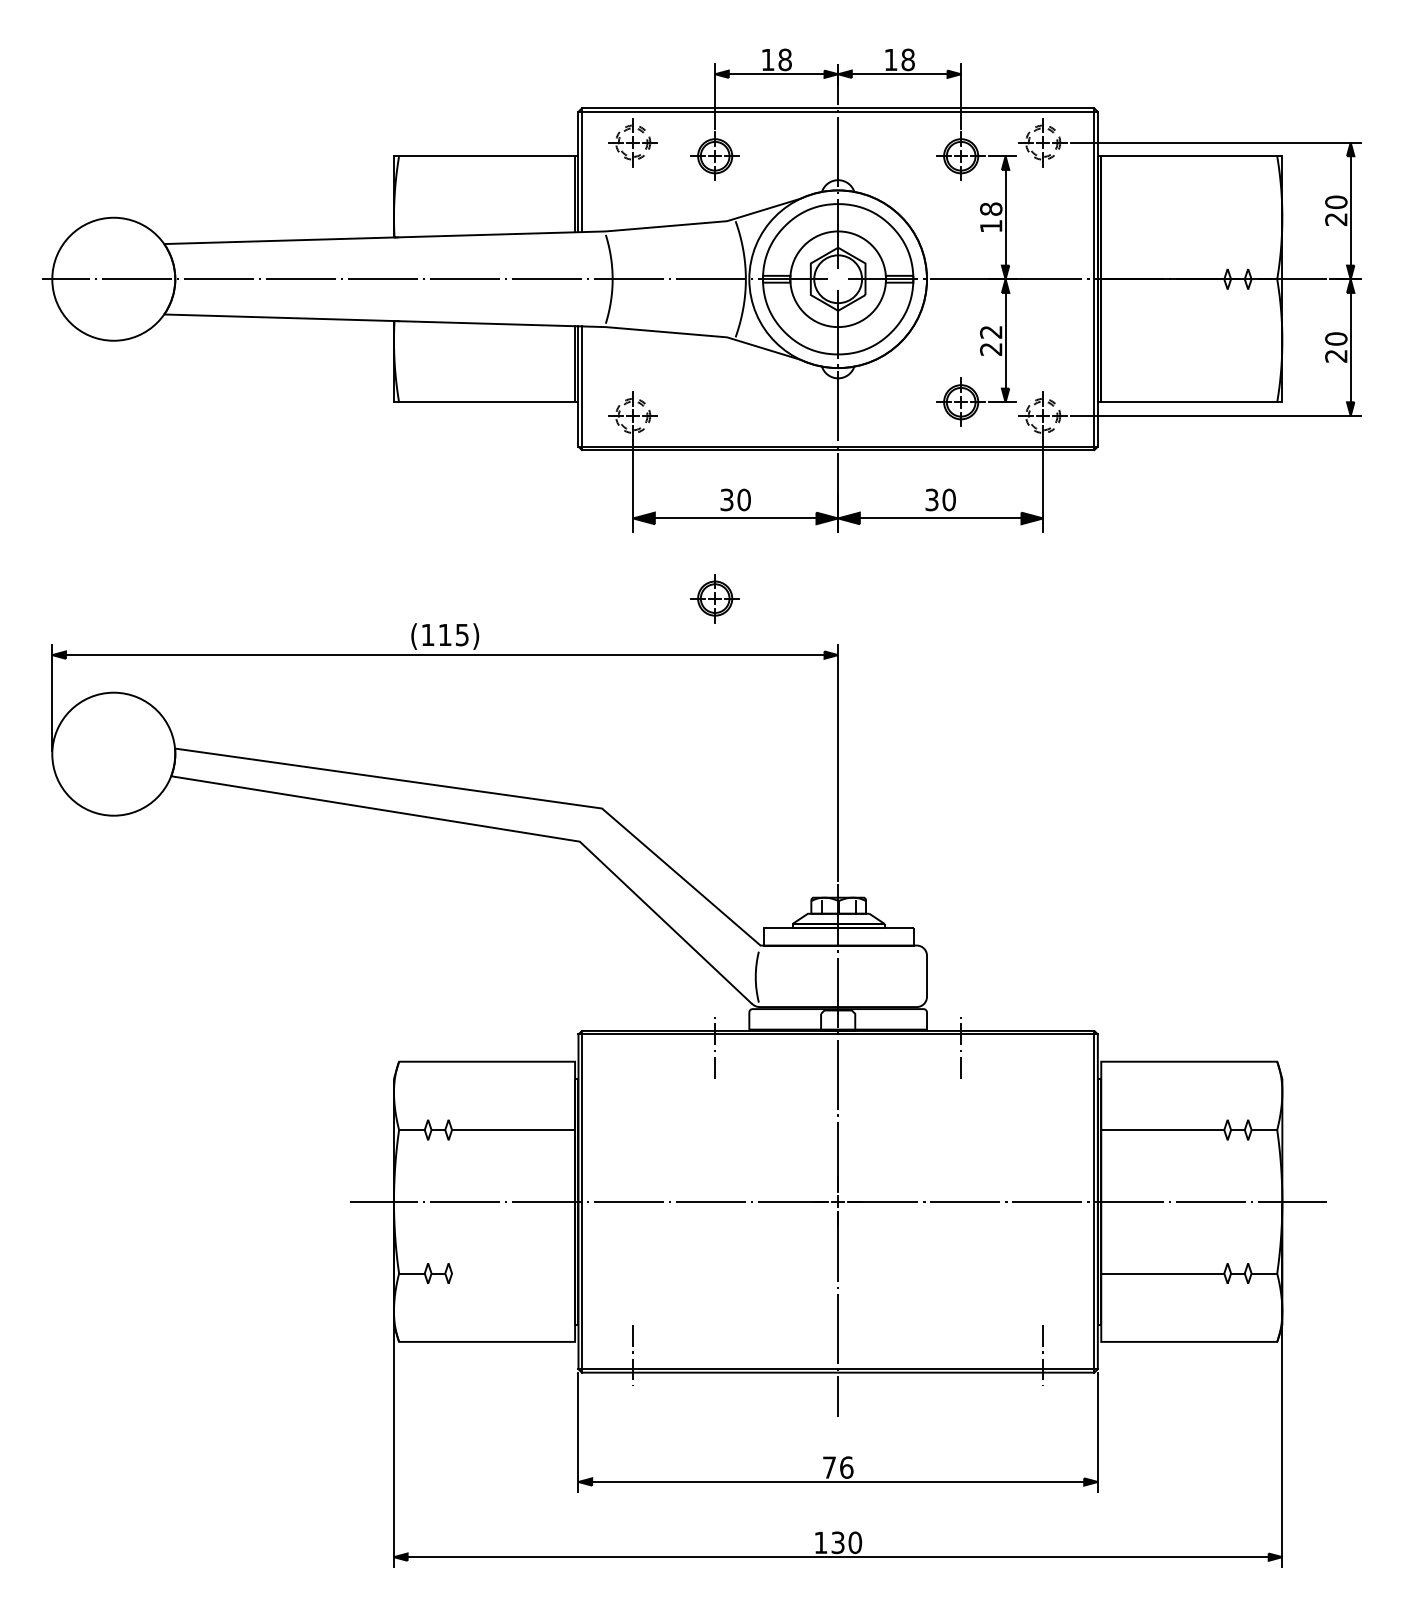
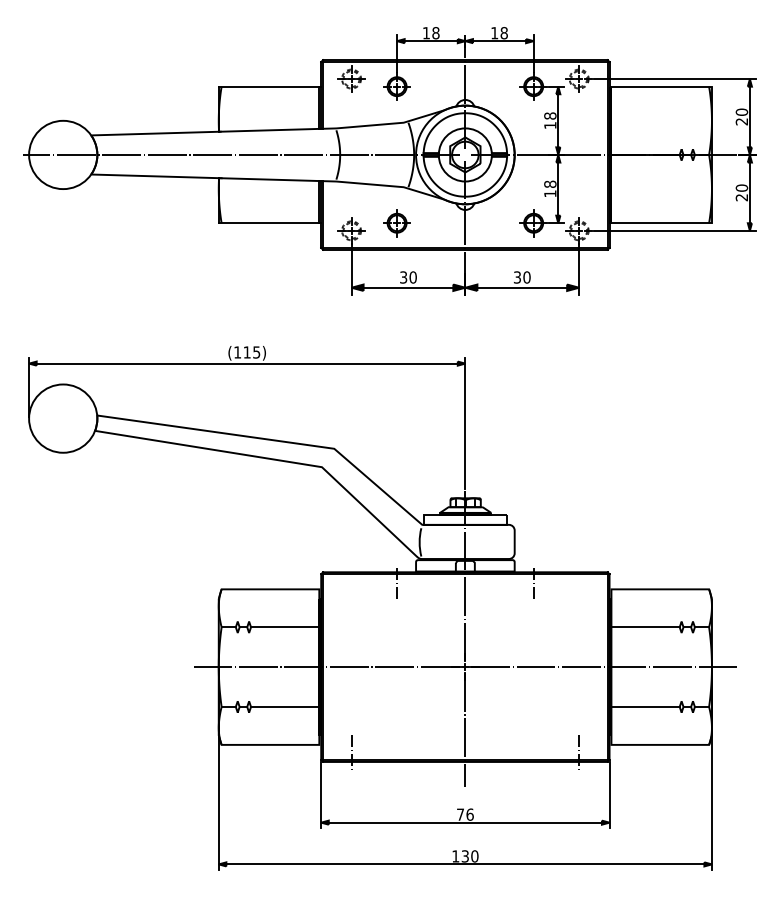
text: (991, 339) -> (550, 188), 22 -> 18
part: (714, 599) -> (396, 223), moved
line: (514, 1272) -> (285, 706), added

